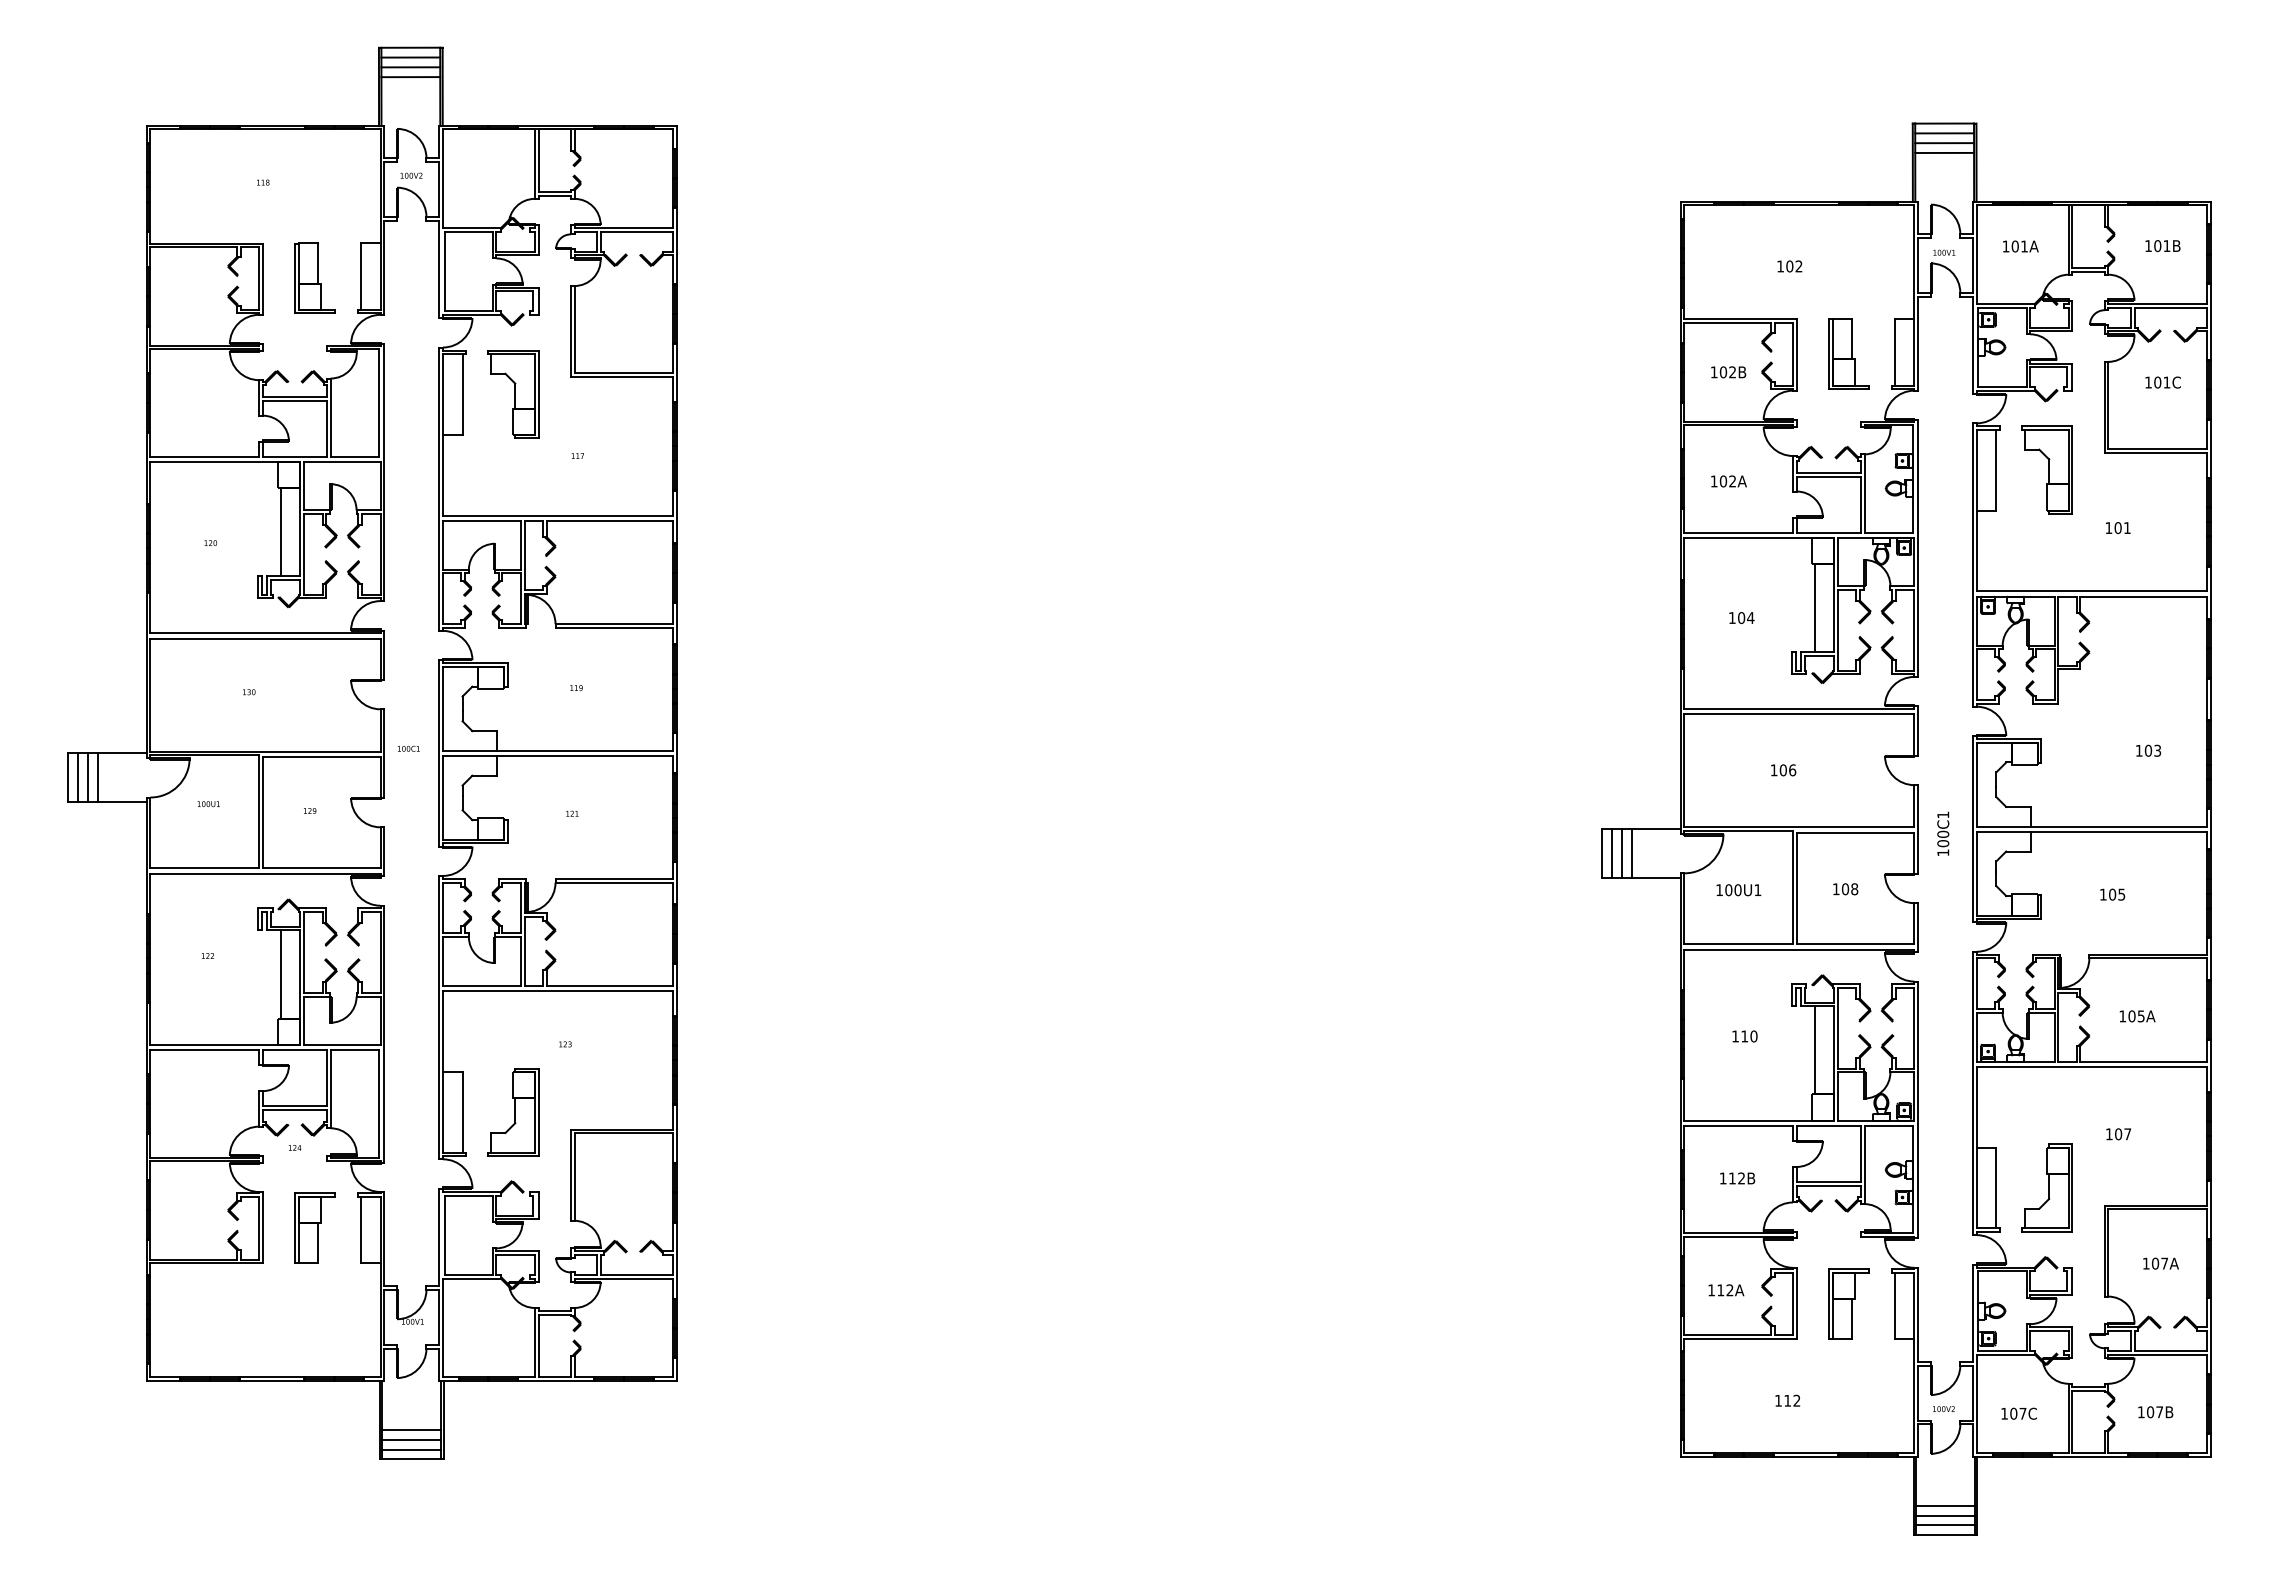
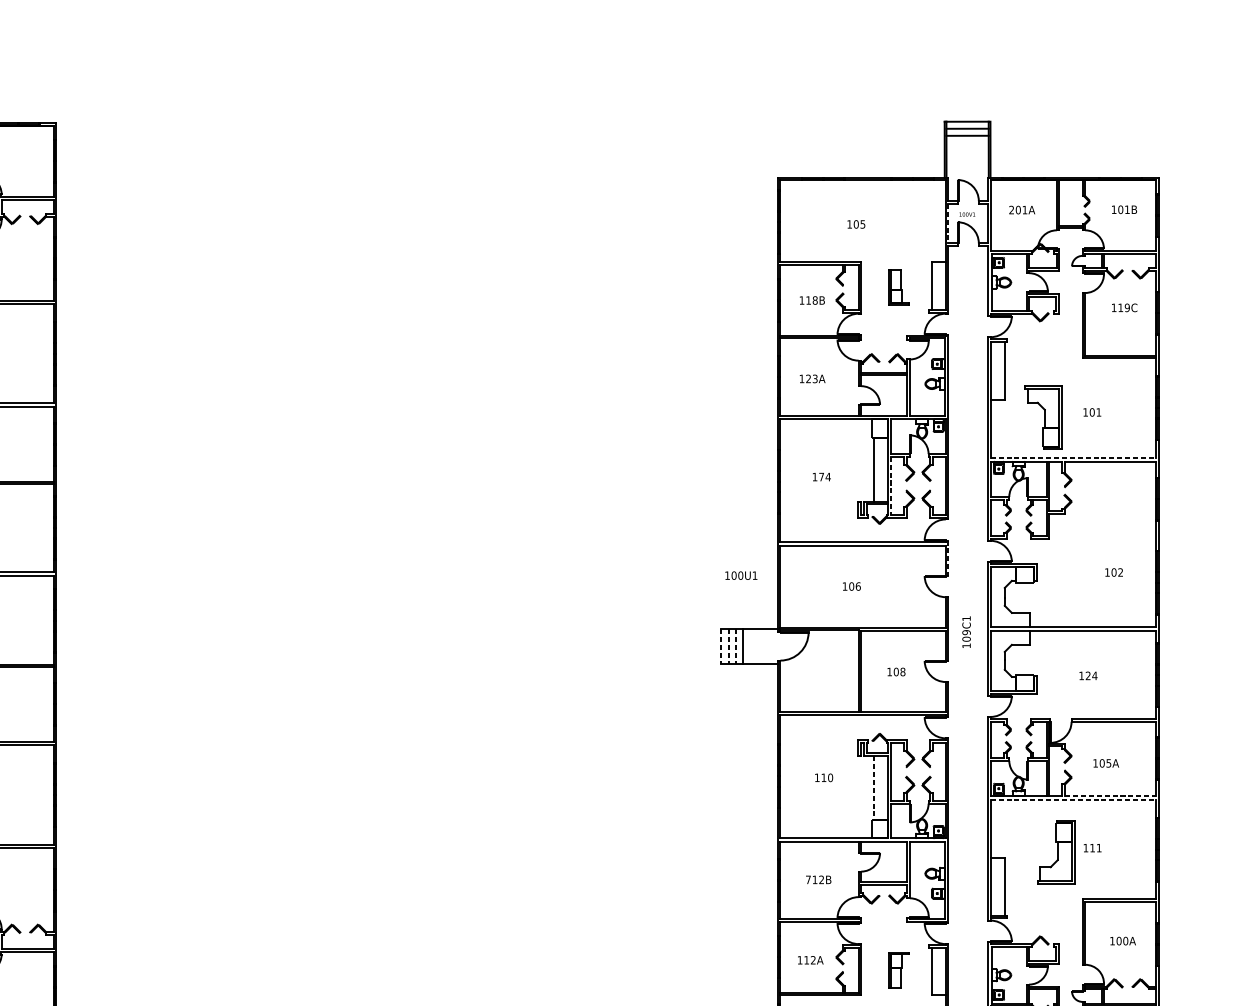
line: (1944, 152) -> (967, 142), removed
text: (2005, 246) -> (1011, 210), 101A -> 201A
line: (1918, 265) -> (948, 223), solid -> dashed
text: (1798, 266) -> (862, 224), 102 -> 105
part: (1848, 353) -> (898, 286), size x0.7
text: (1727, 372) -> (811, 300), 102B -> 118B
text: (2162, 382) -> (1124, 307), 101C -> 119C
part: (2046, 469) -> (1042, 417), moved
text: (1727, 481) -> (811, 378), 102A -> 123A
line: (2092, 591) -> (1073, 458), solid -> dashed
text: (1741, 618) -> (821, 477), 104 -> 174
line: (1838, 630) -> (891, 486), solid -> dashed
line: (1918, 731) -> (948, 558), solid -> dashed
text: (2157, 750) -> (1120, 572), 103 -> 102
text: (1943, 834) -> (966, 632), 100C1 -> 109C1
line: (1602, 853) -> (721, 646), solid -> dashed
line: (1611, 853) -> (728, 646), solid -> dashed
line: (1621, 853) -> (735, 646), solid -> dashed
text: (1738, 890) -> (741, 575), moved
text: (2117, 894) -> (1091, 675), 105 -> 124
line: (1814, 1050) -> (874, 787), solid -> dashed
line: (2144, 1061) -> (1111, 795), solid -> dashed
line: (2092, 1067) -> (1073, 800), solid -> dashed
text: (2123, 1134) -> (1096, 848), 107 -> 111
text: (1722, 1178) -> (807, 879), 112B -> 712B
part: (2046, 1187) -> (1055, 851), moved
text: (2164, 1263) -> (1125, 940), 107A -> 100A
part: (1848, 1303) -> (898, 969), size x0.7

